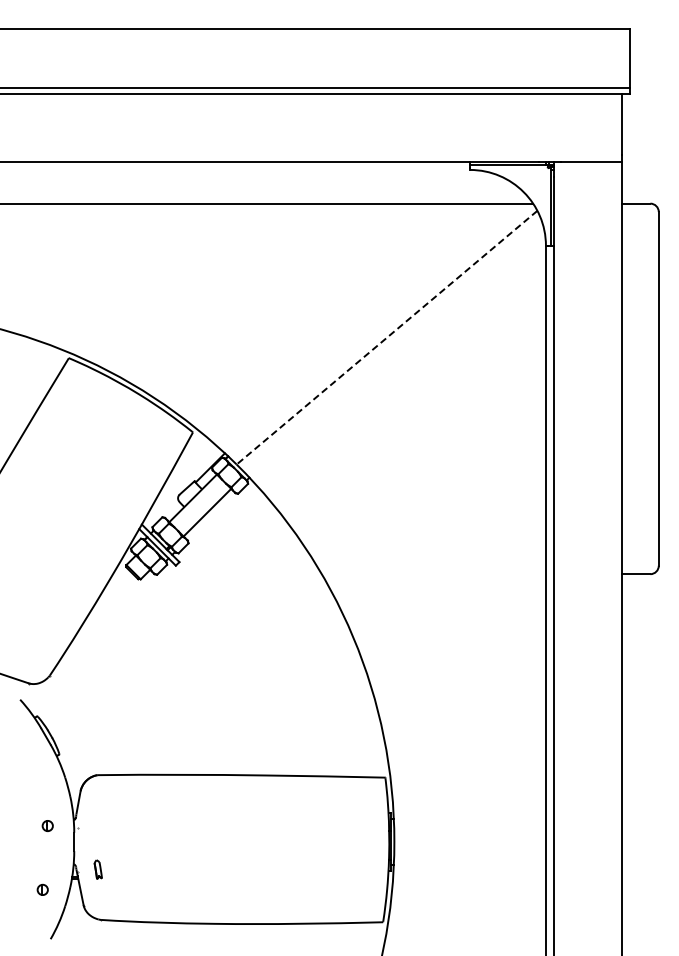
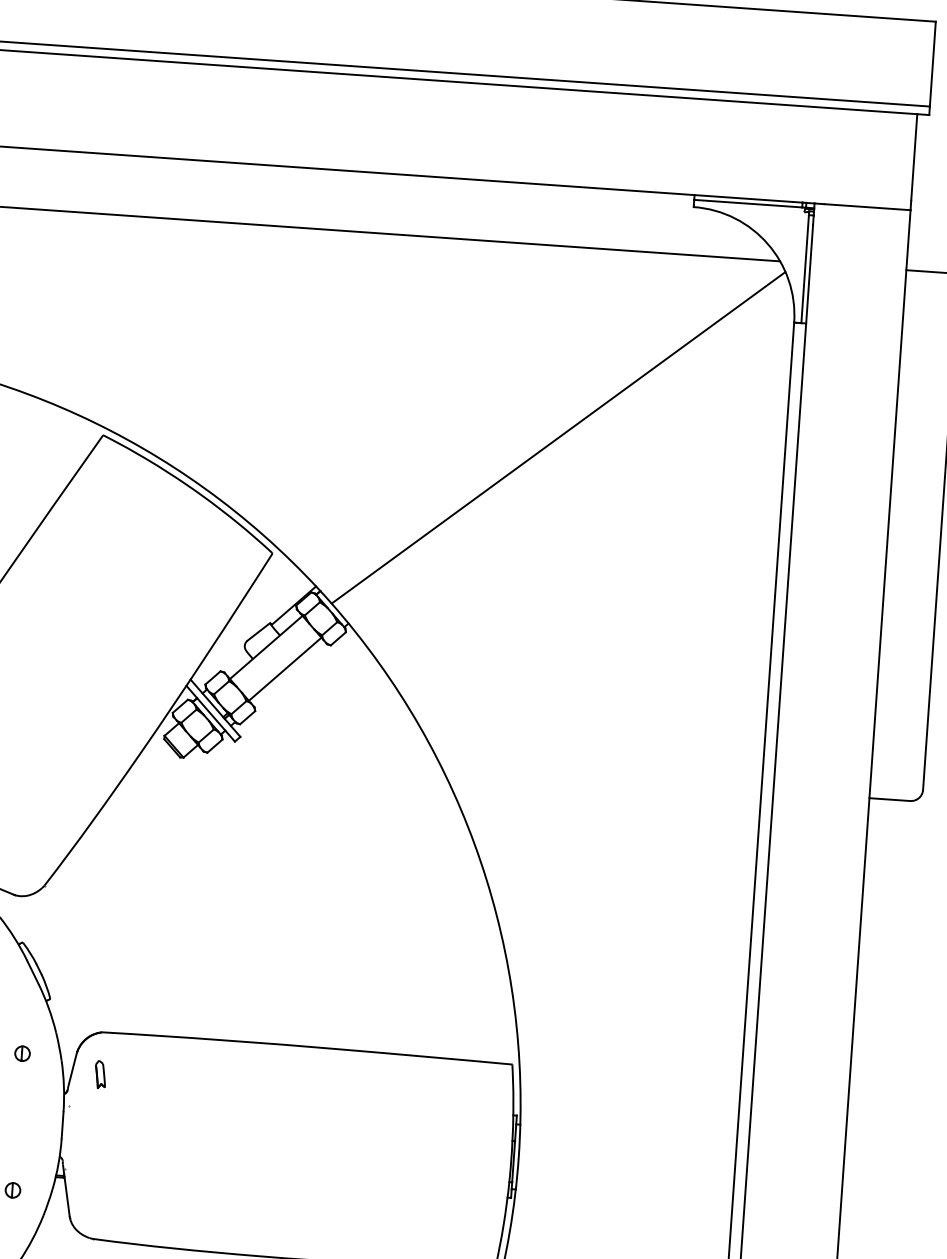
line: (387, 337) -> (559, 437), dashed -> solid
part: (47, 825) -> (22, 1052), moved
part: (97, 869) -> (99, 1074), moved

